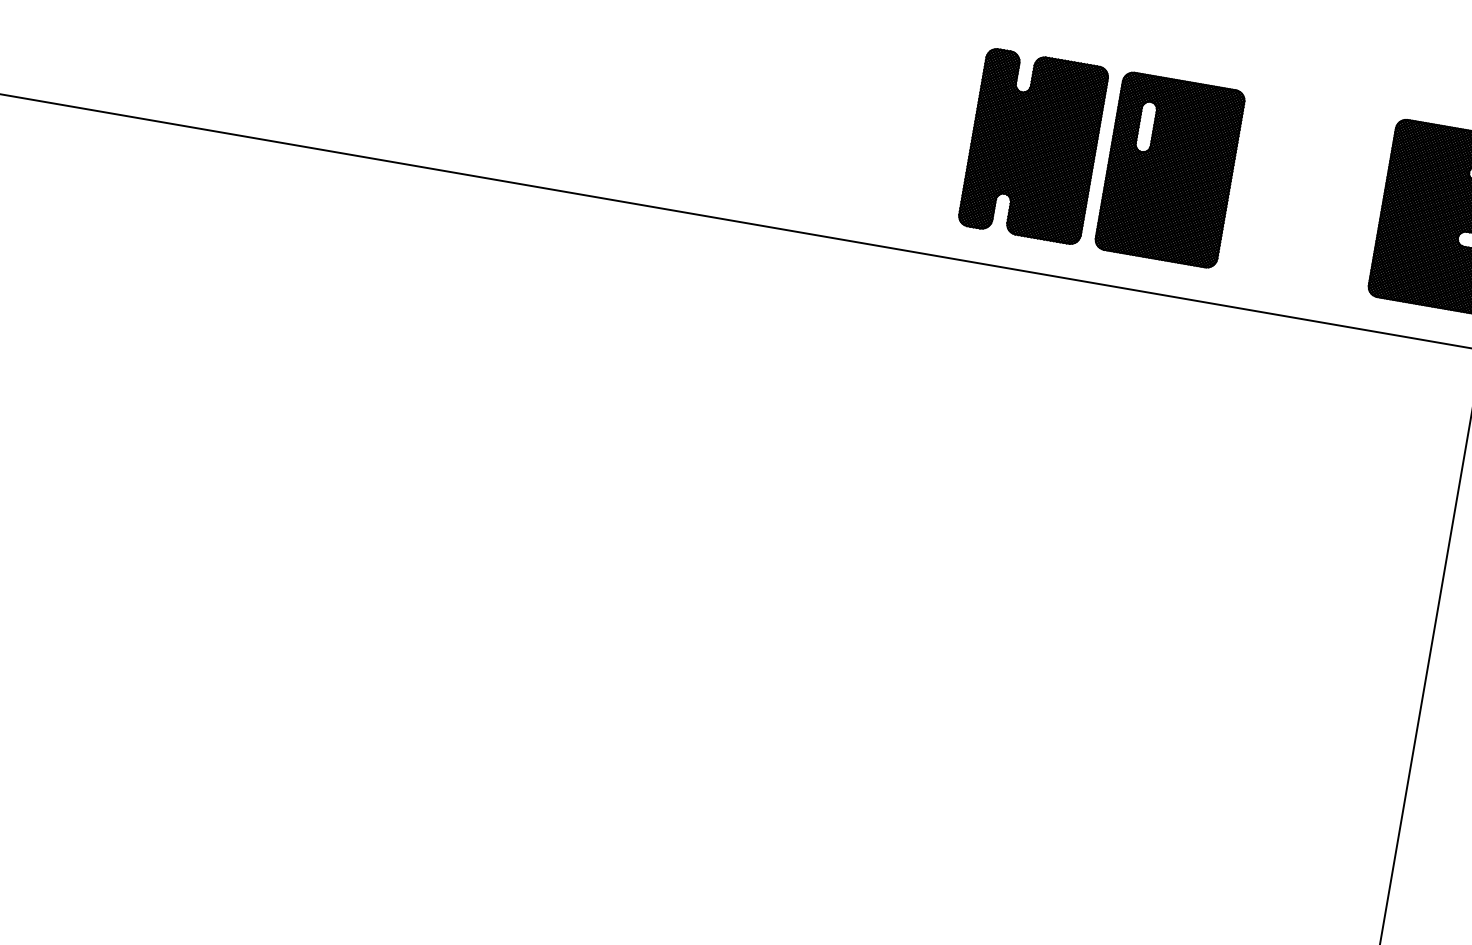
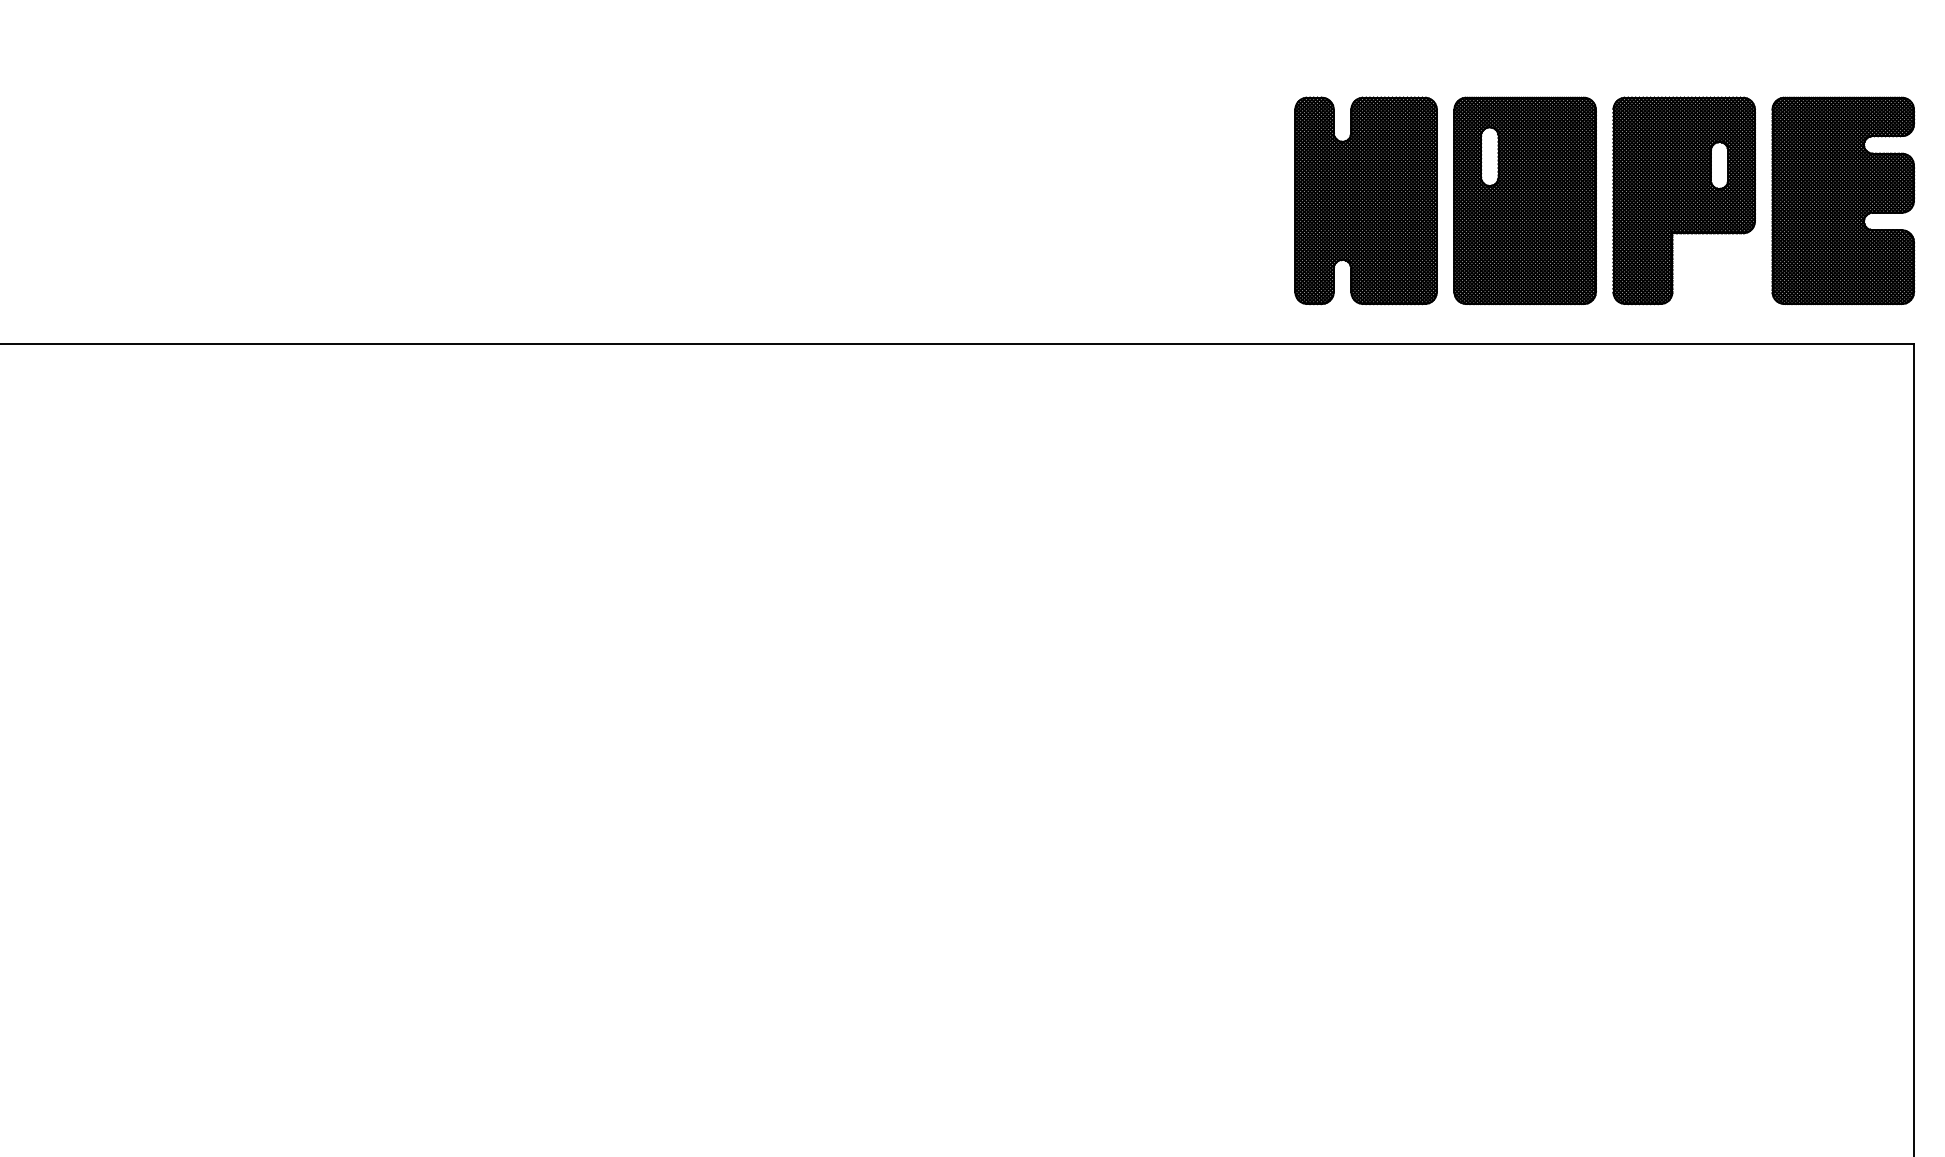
part: (1306, 193) -> (1683, 200), added

